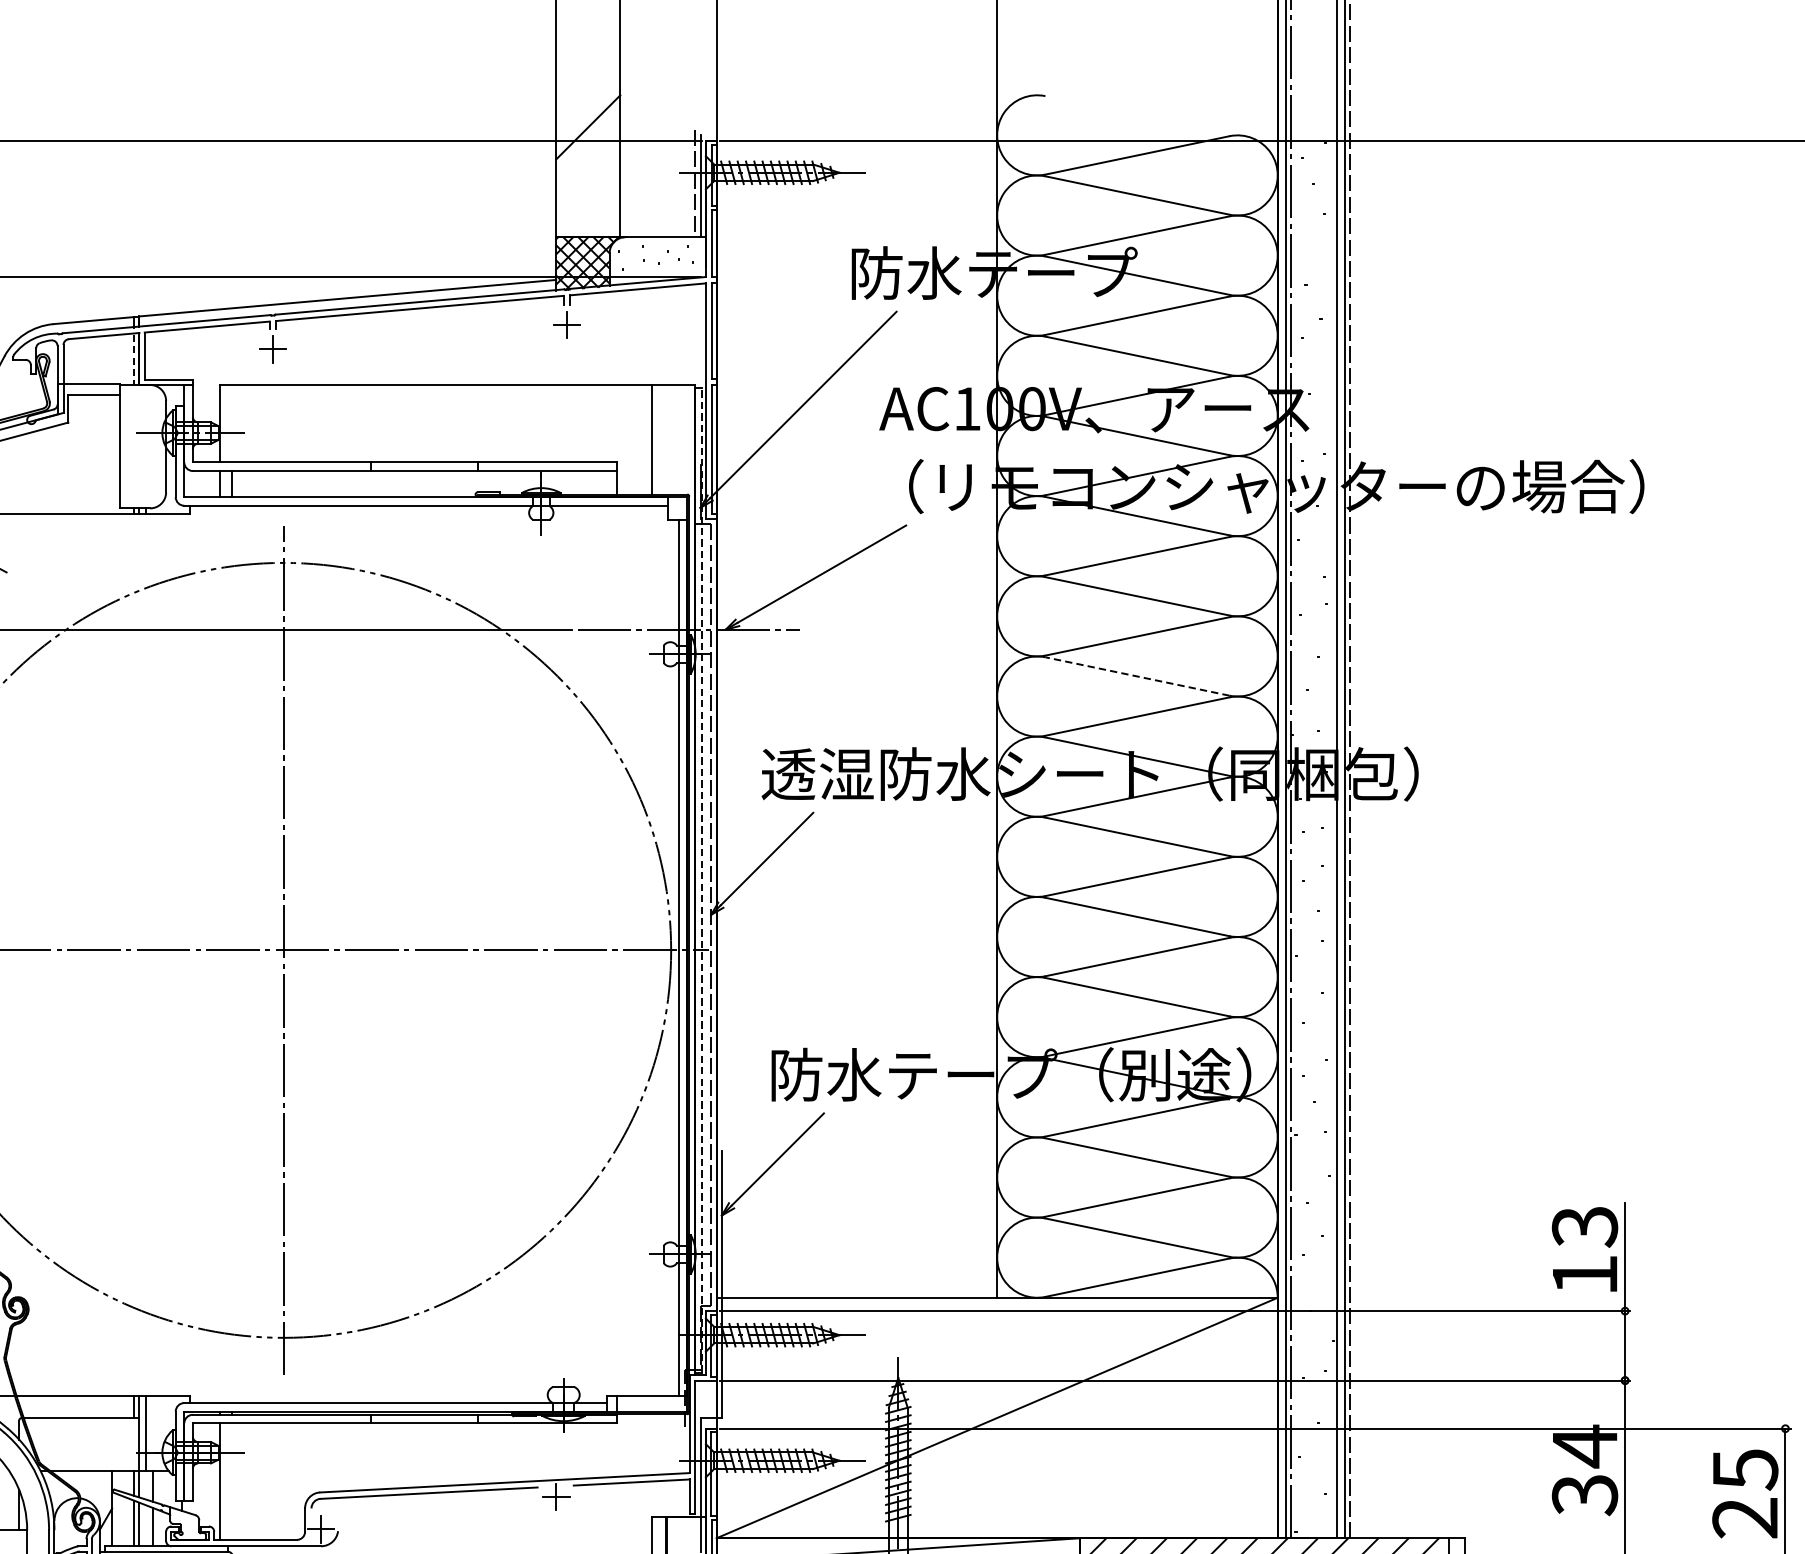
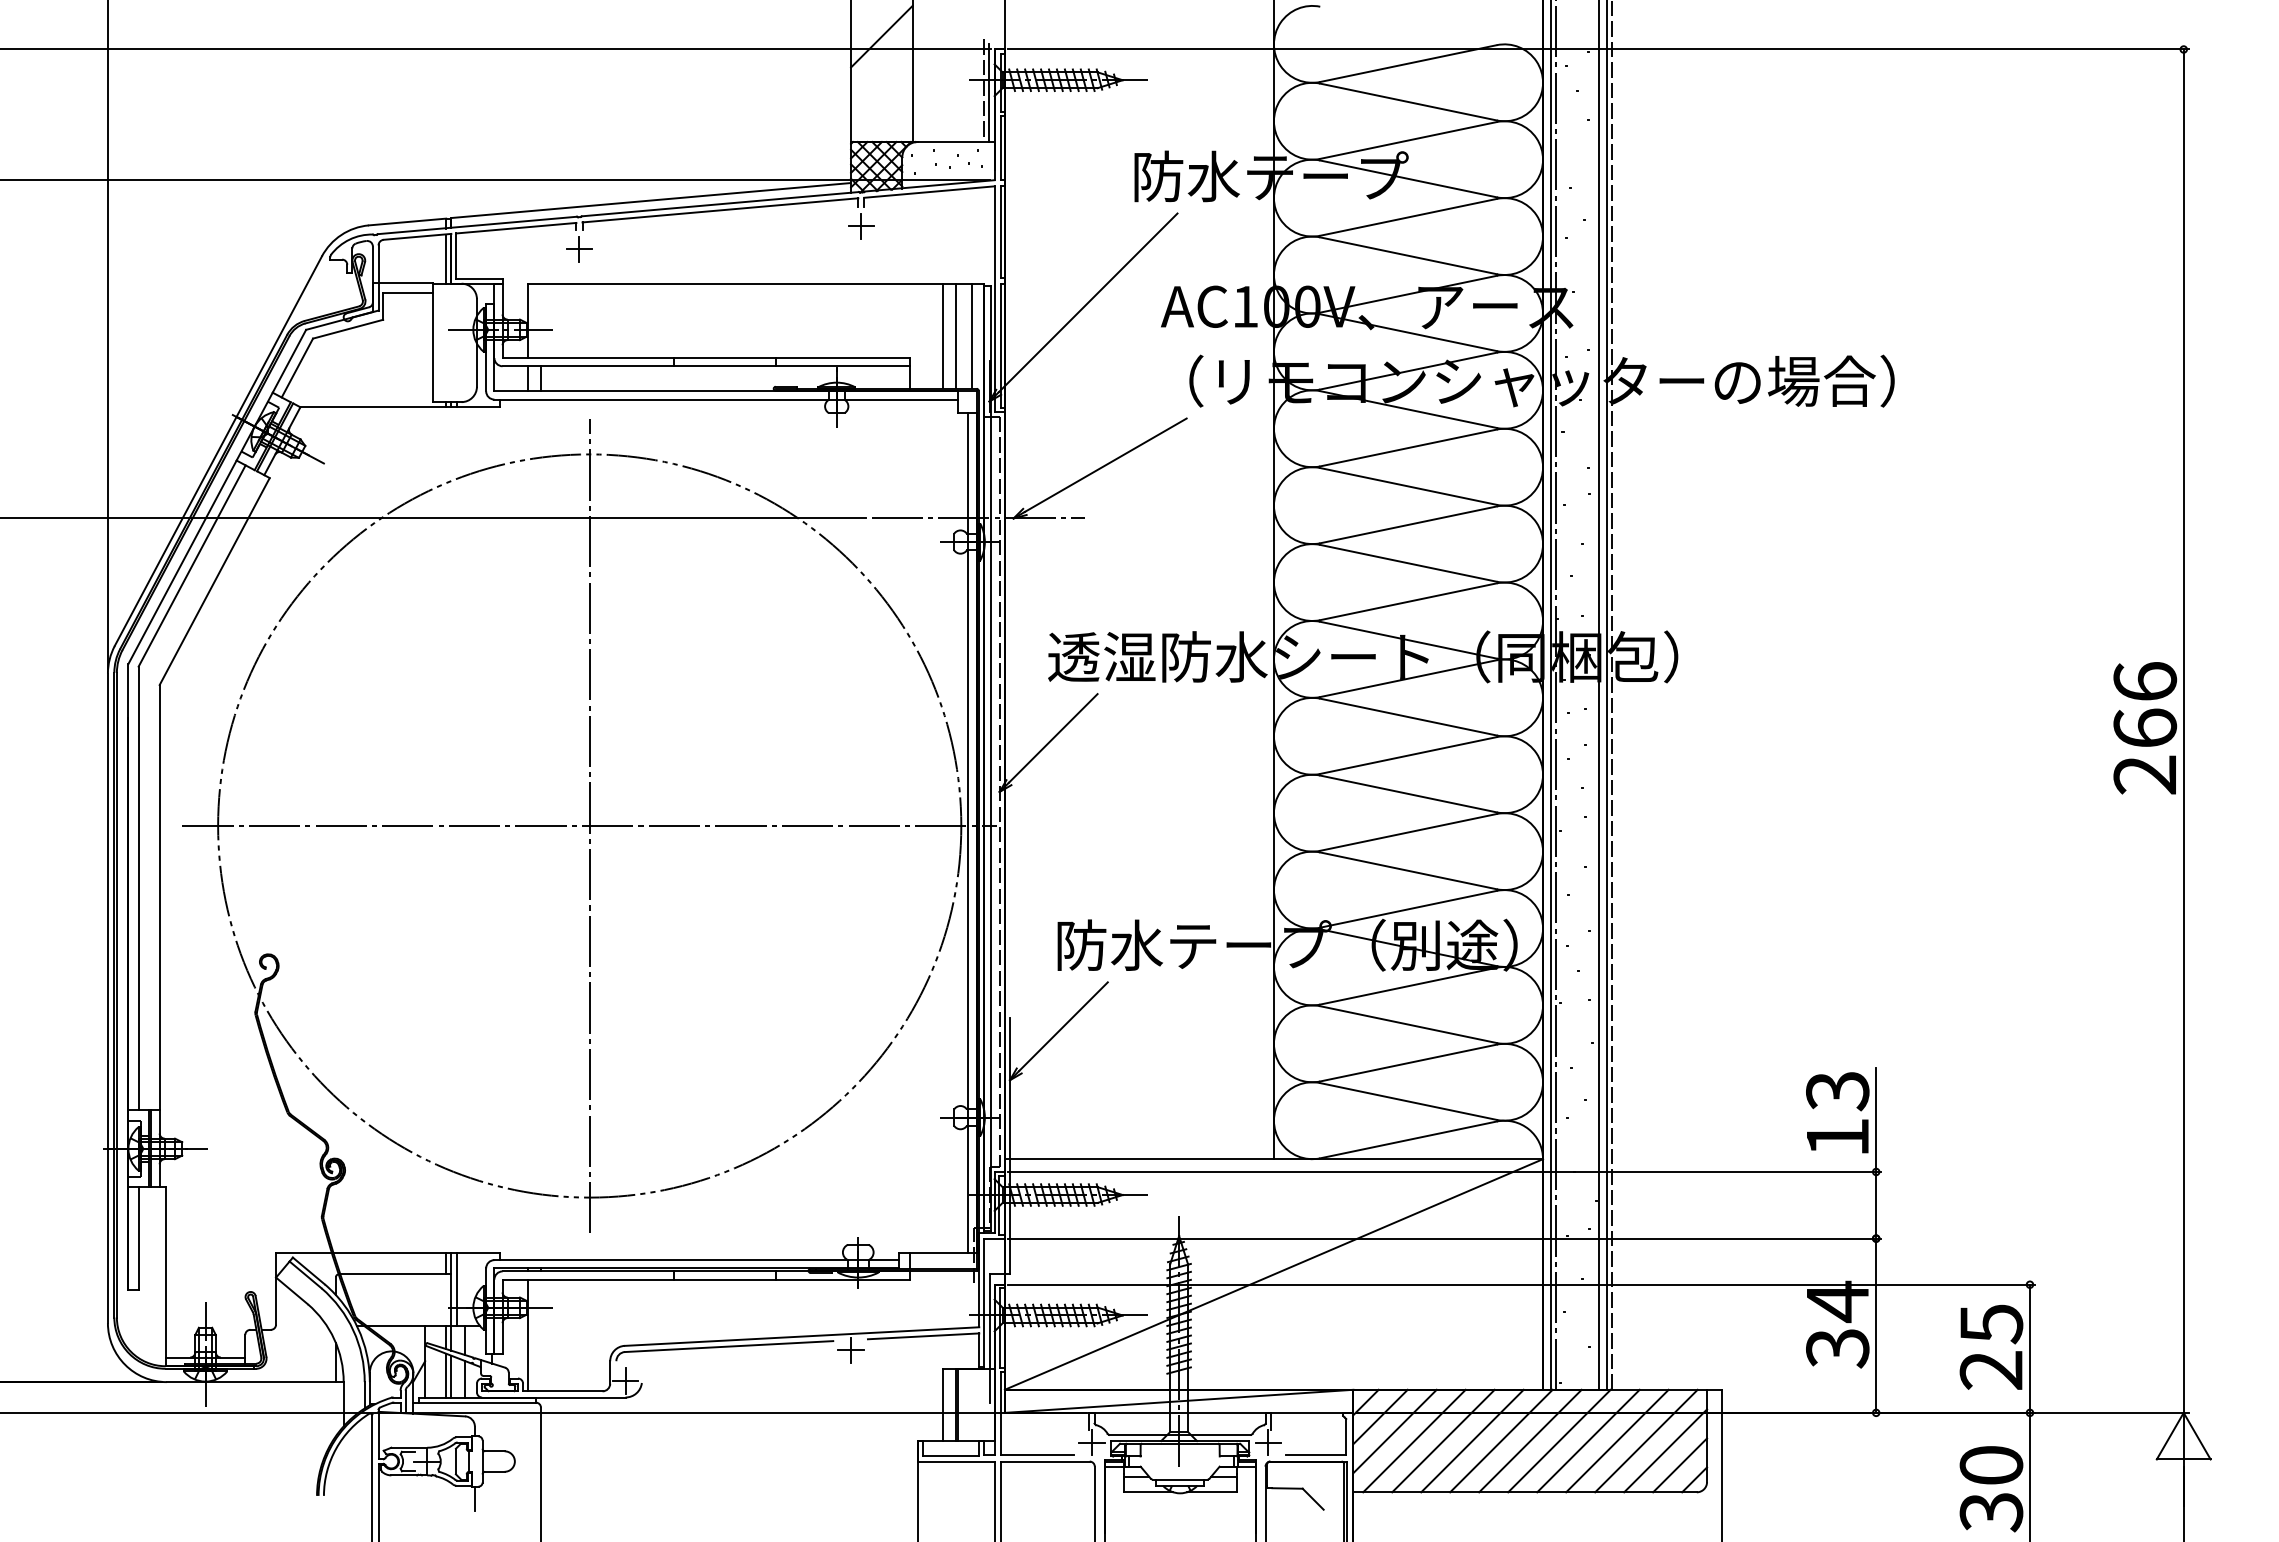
line: (134, 360) -> (446, 260), dashed -> solid
line: (666, 438) -> (956, 335), added
line: (681, 438) -> (971, 335), added
line: (1137, 676) -> (1408, 563), dashed -> solid
line: (701, 879) -> (990, 758), dashed -> solid

